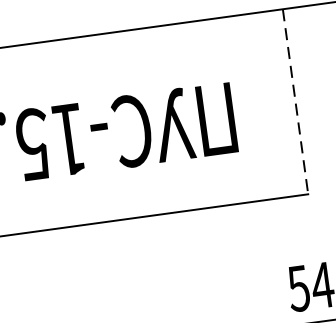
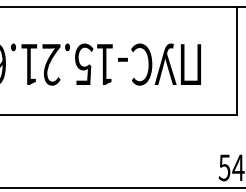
line: (295, 101) -> (237, 60), dashed -> solid

